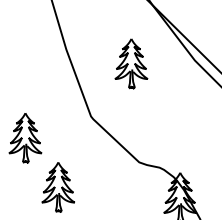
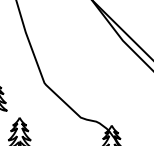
part: (131, 63) -> (74, 42), removed

